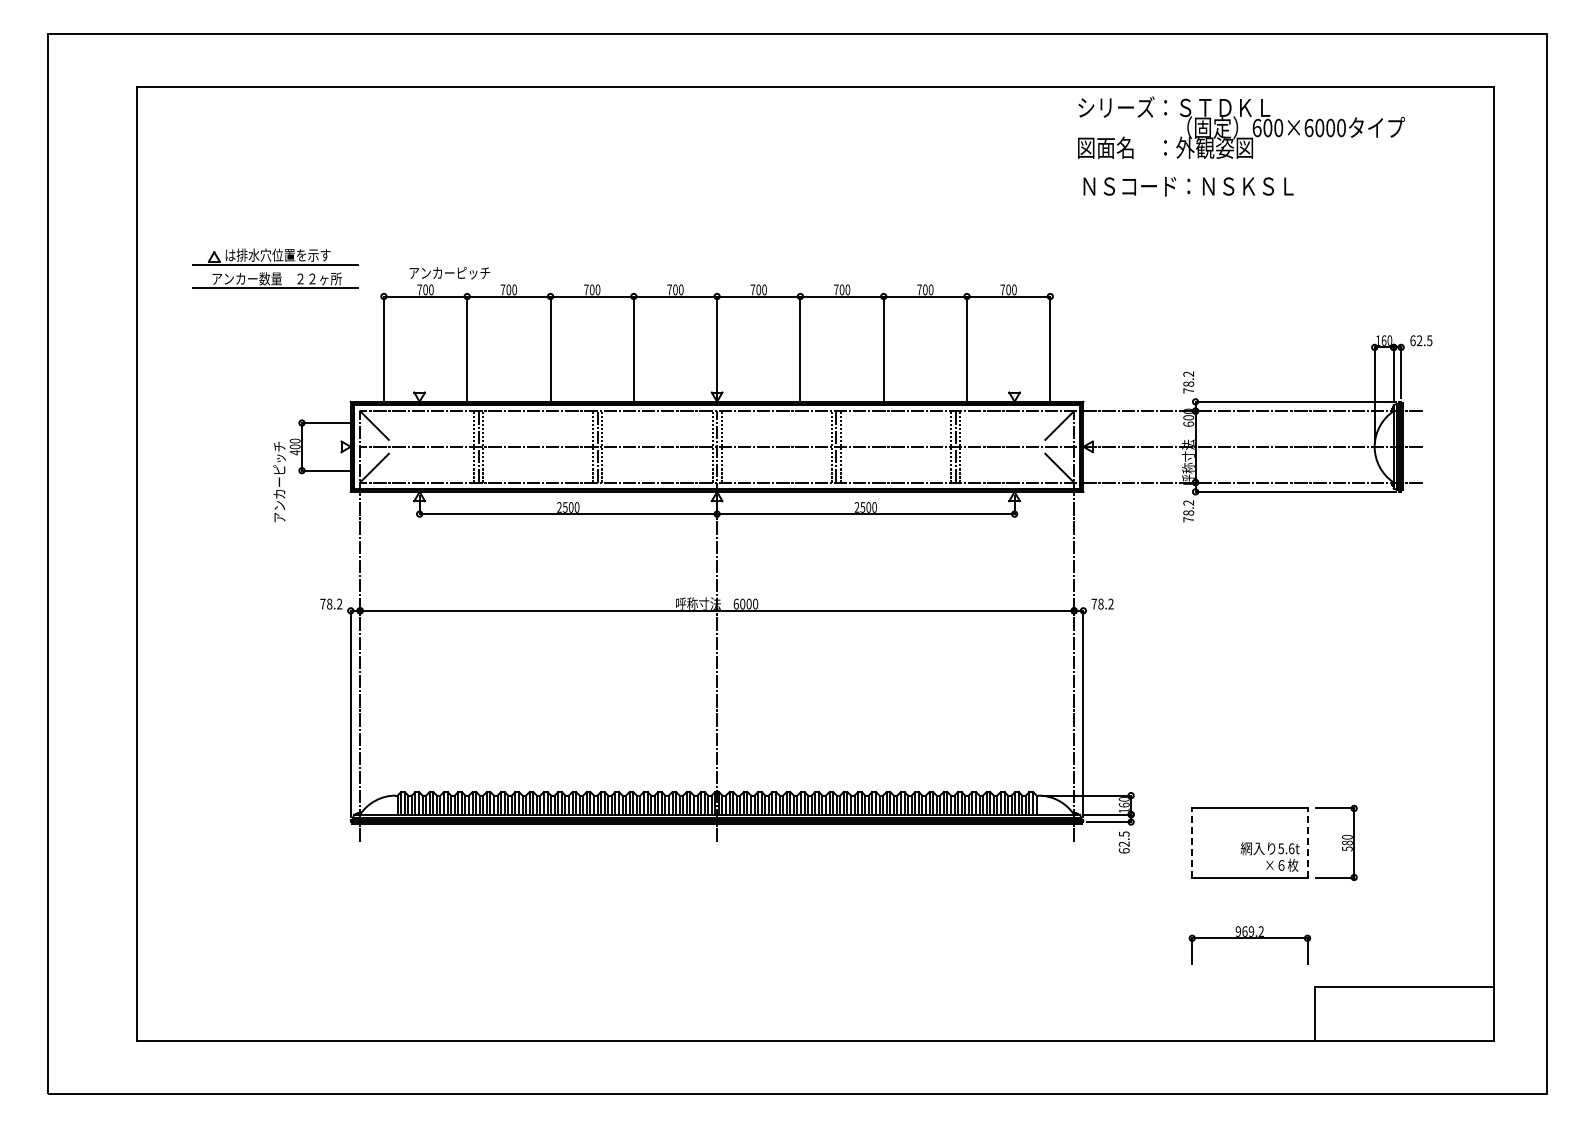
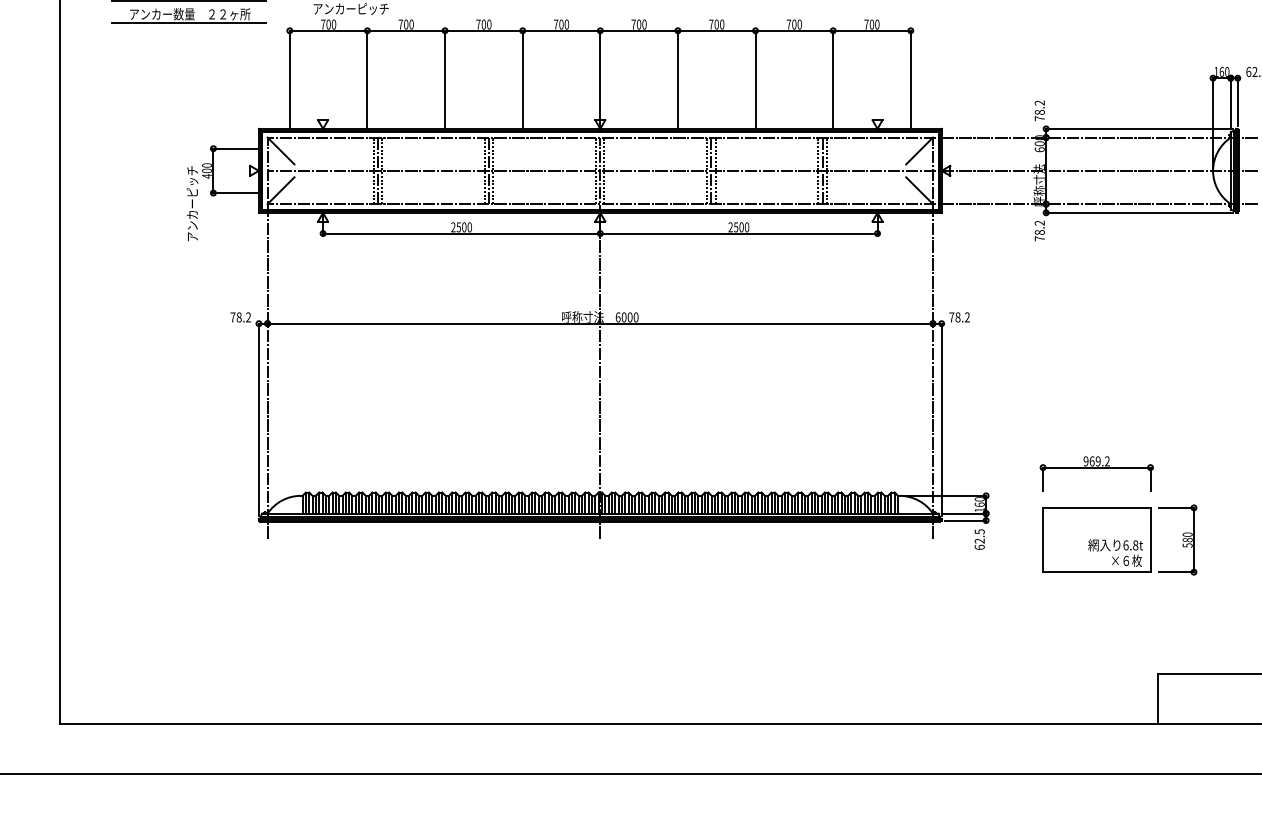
line: (1192, 843) -> (1043, 540), dashed -> solid
line: (1307, 843) -> (1150, 540), dashed -> solid
text: (1286, 848) -> (1130, 545), 5.6t -> 6.8t
part: (1249, 938) -> (1096, 467), moved

